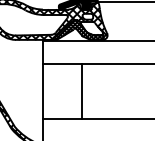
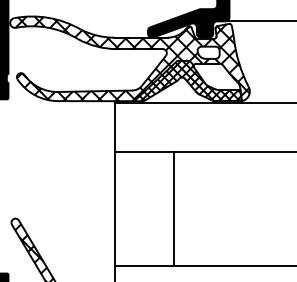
line: (82, 91) -> (174, 208), moved

